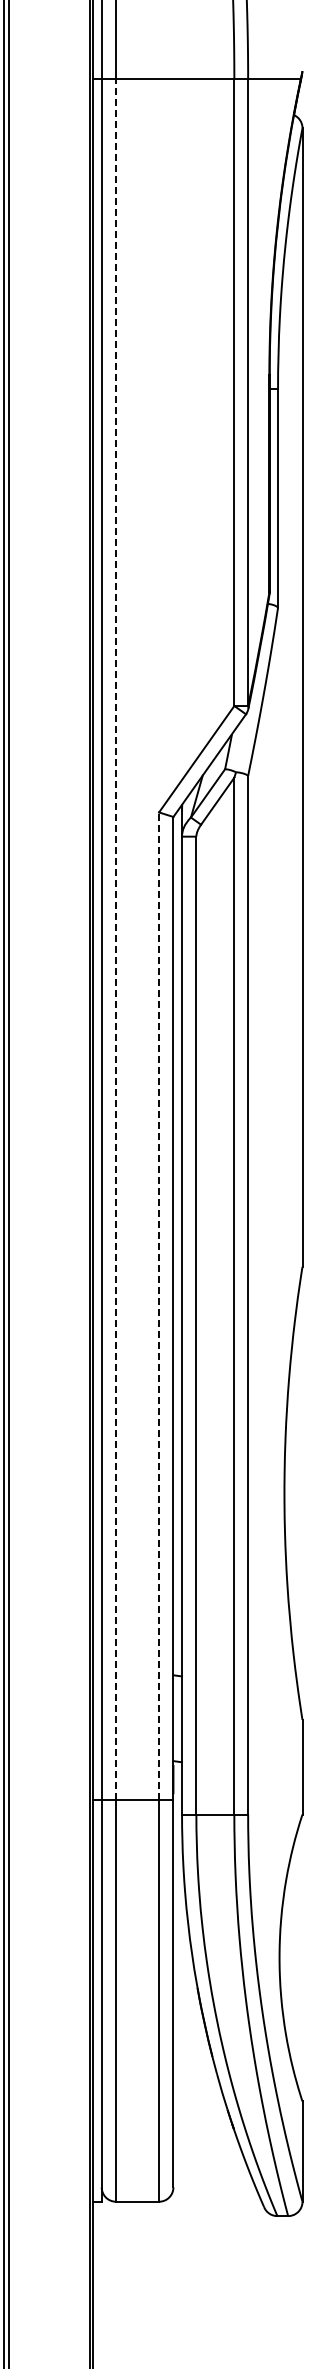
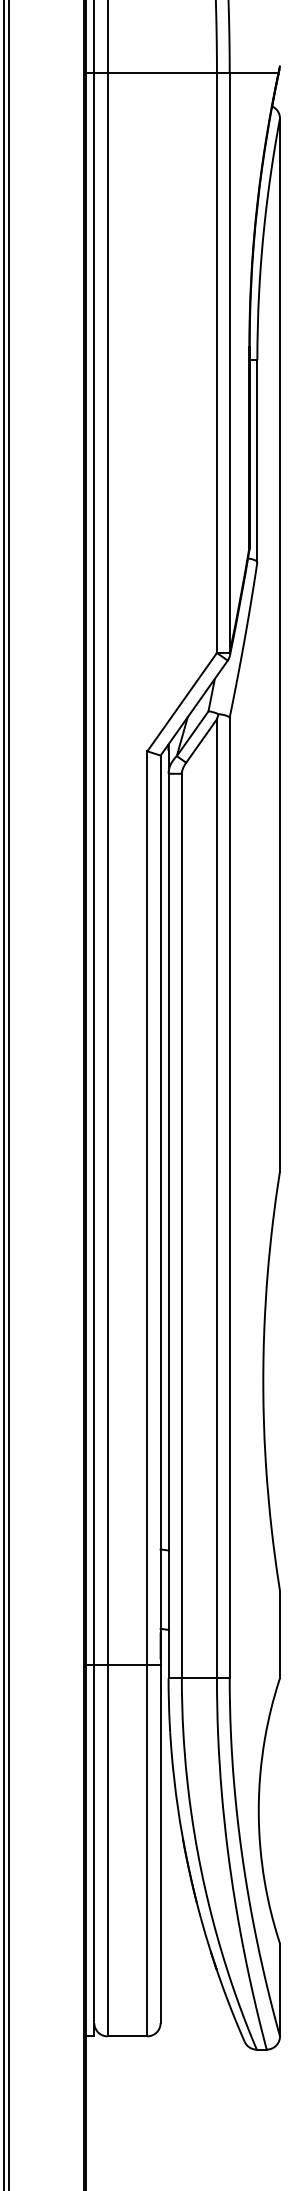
line: (116, 939) -> (107, 868), dashed -> solid
line: (159, 1306) -> (147, 1208), dashed -> solid

